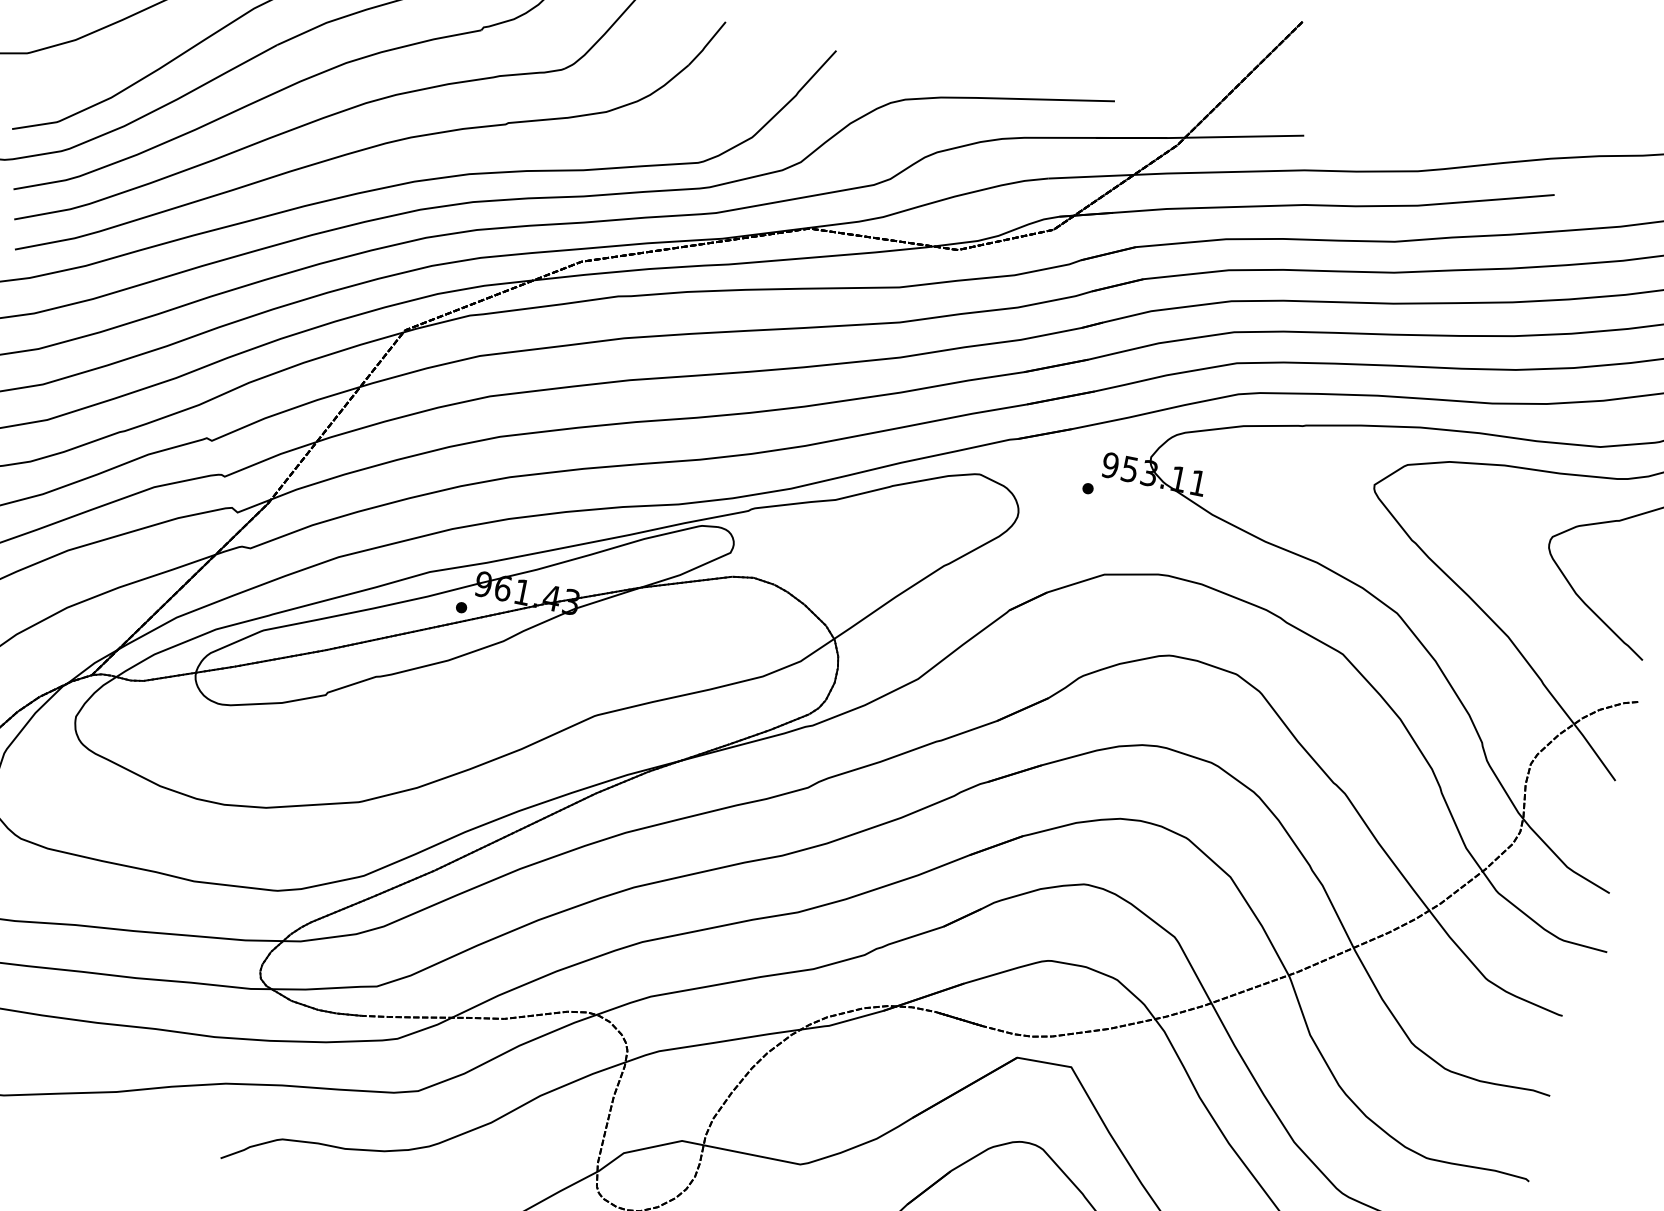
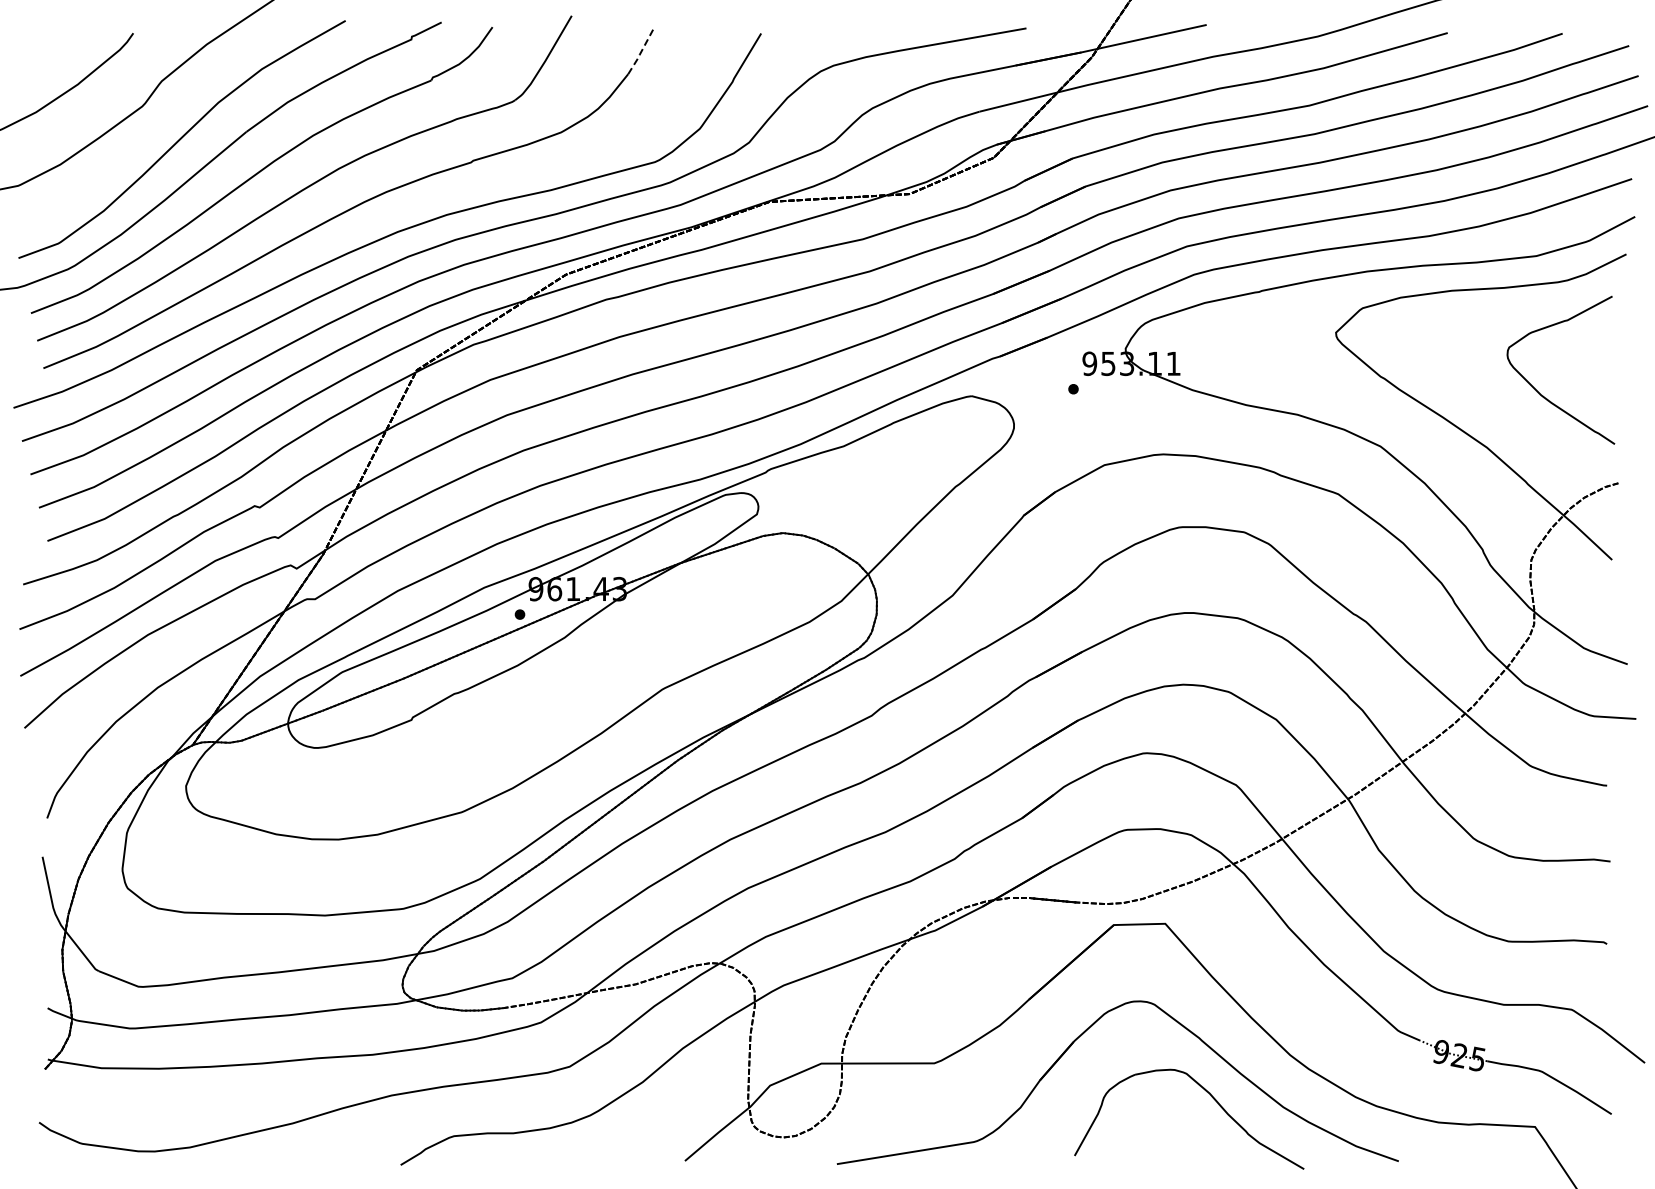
line: (707, 45) -> (641, 52), solid -> dashed

